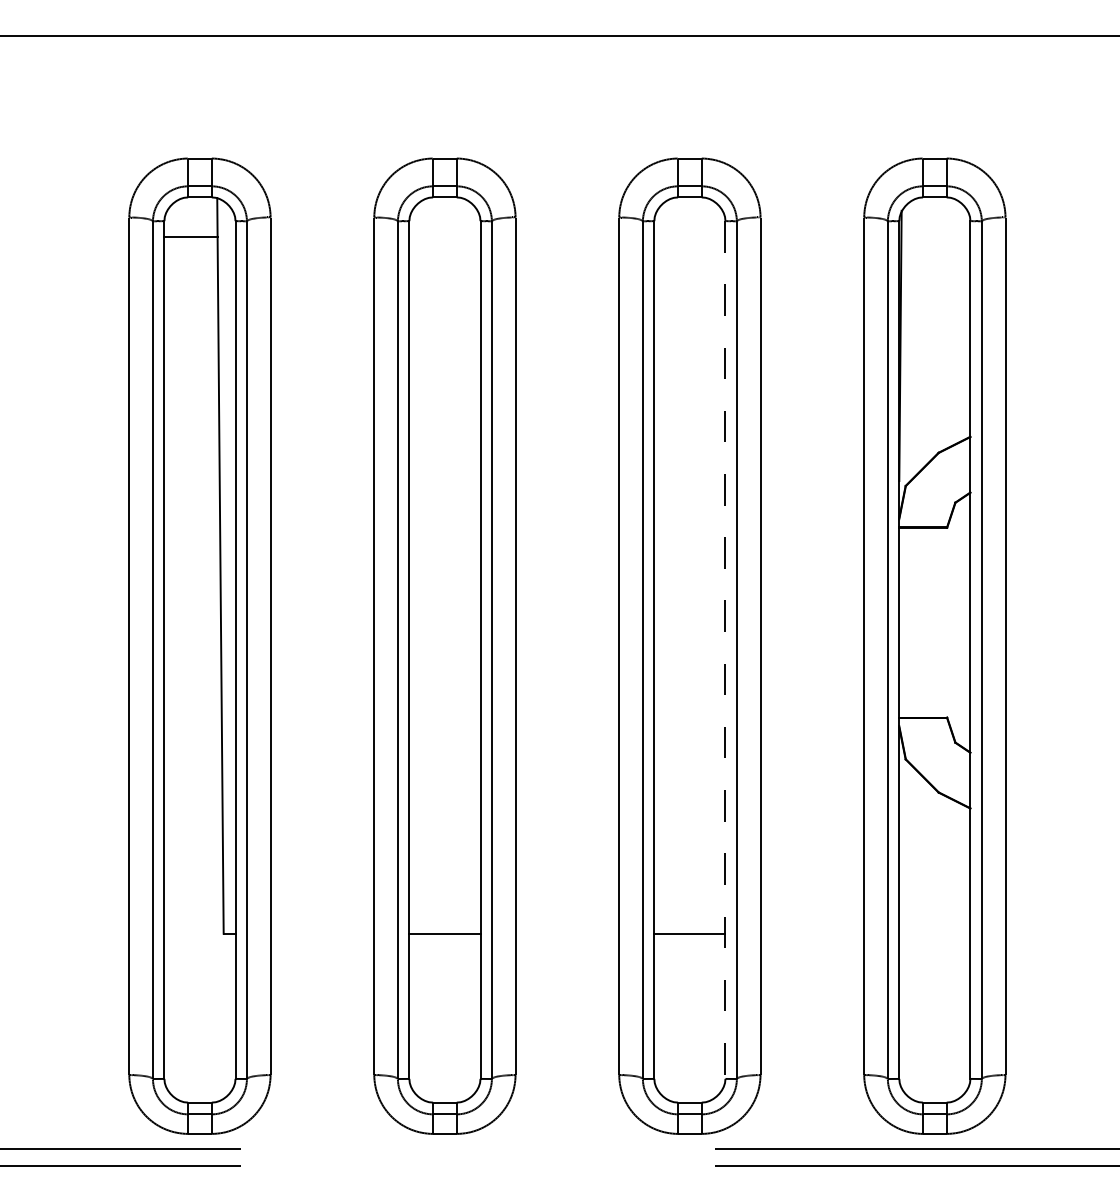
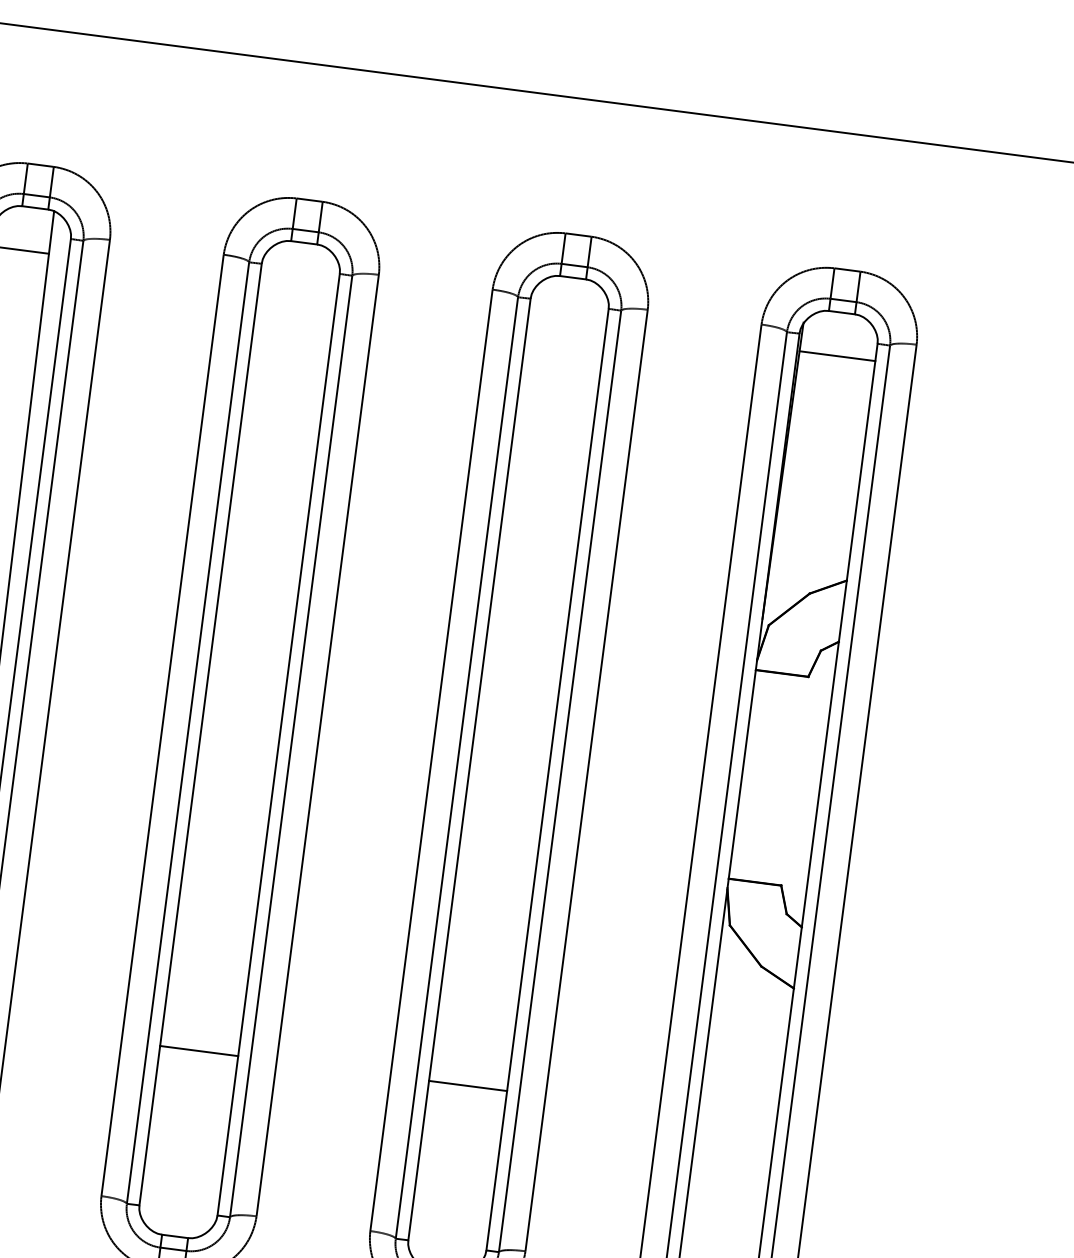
line: (935, 236) -> (837, 355), added
line: (725, 650) -> (547, 780), dashed -> solid

